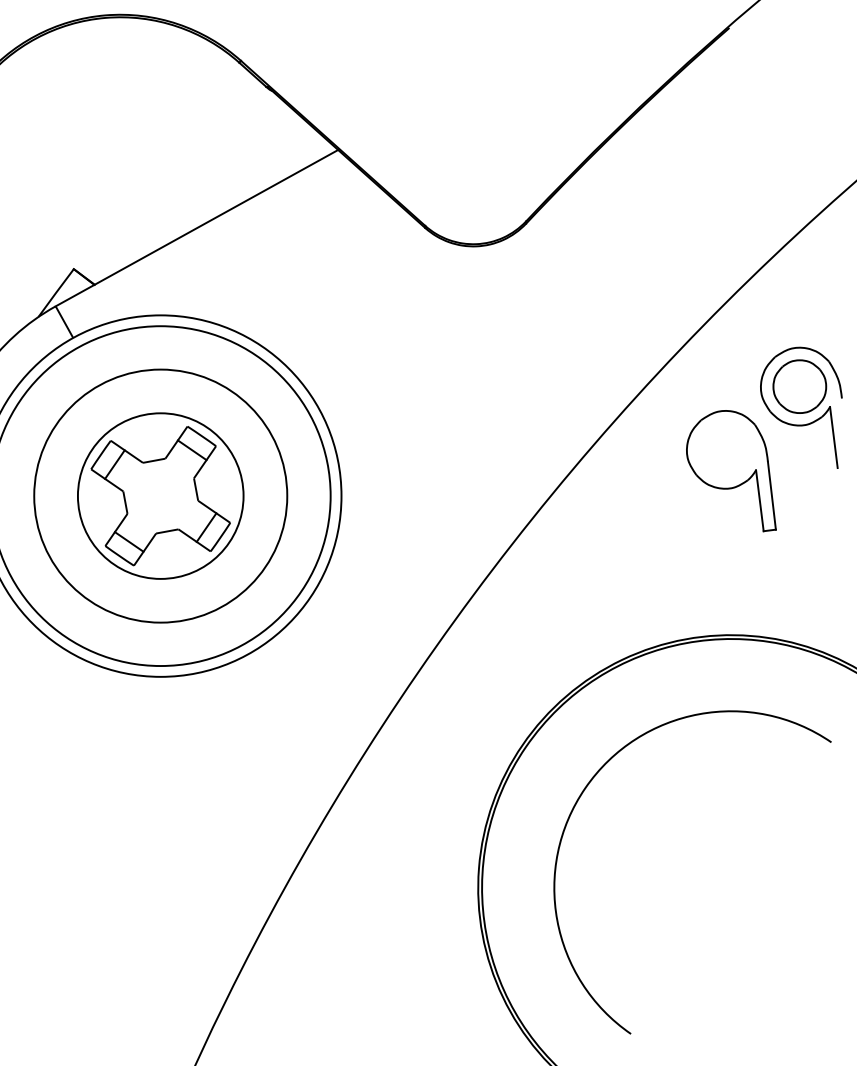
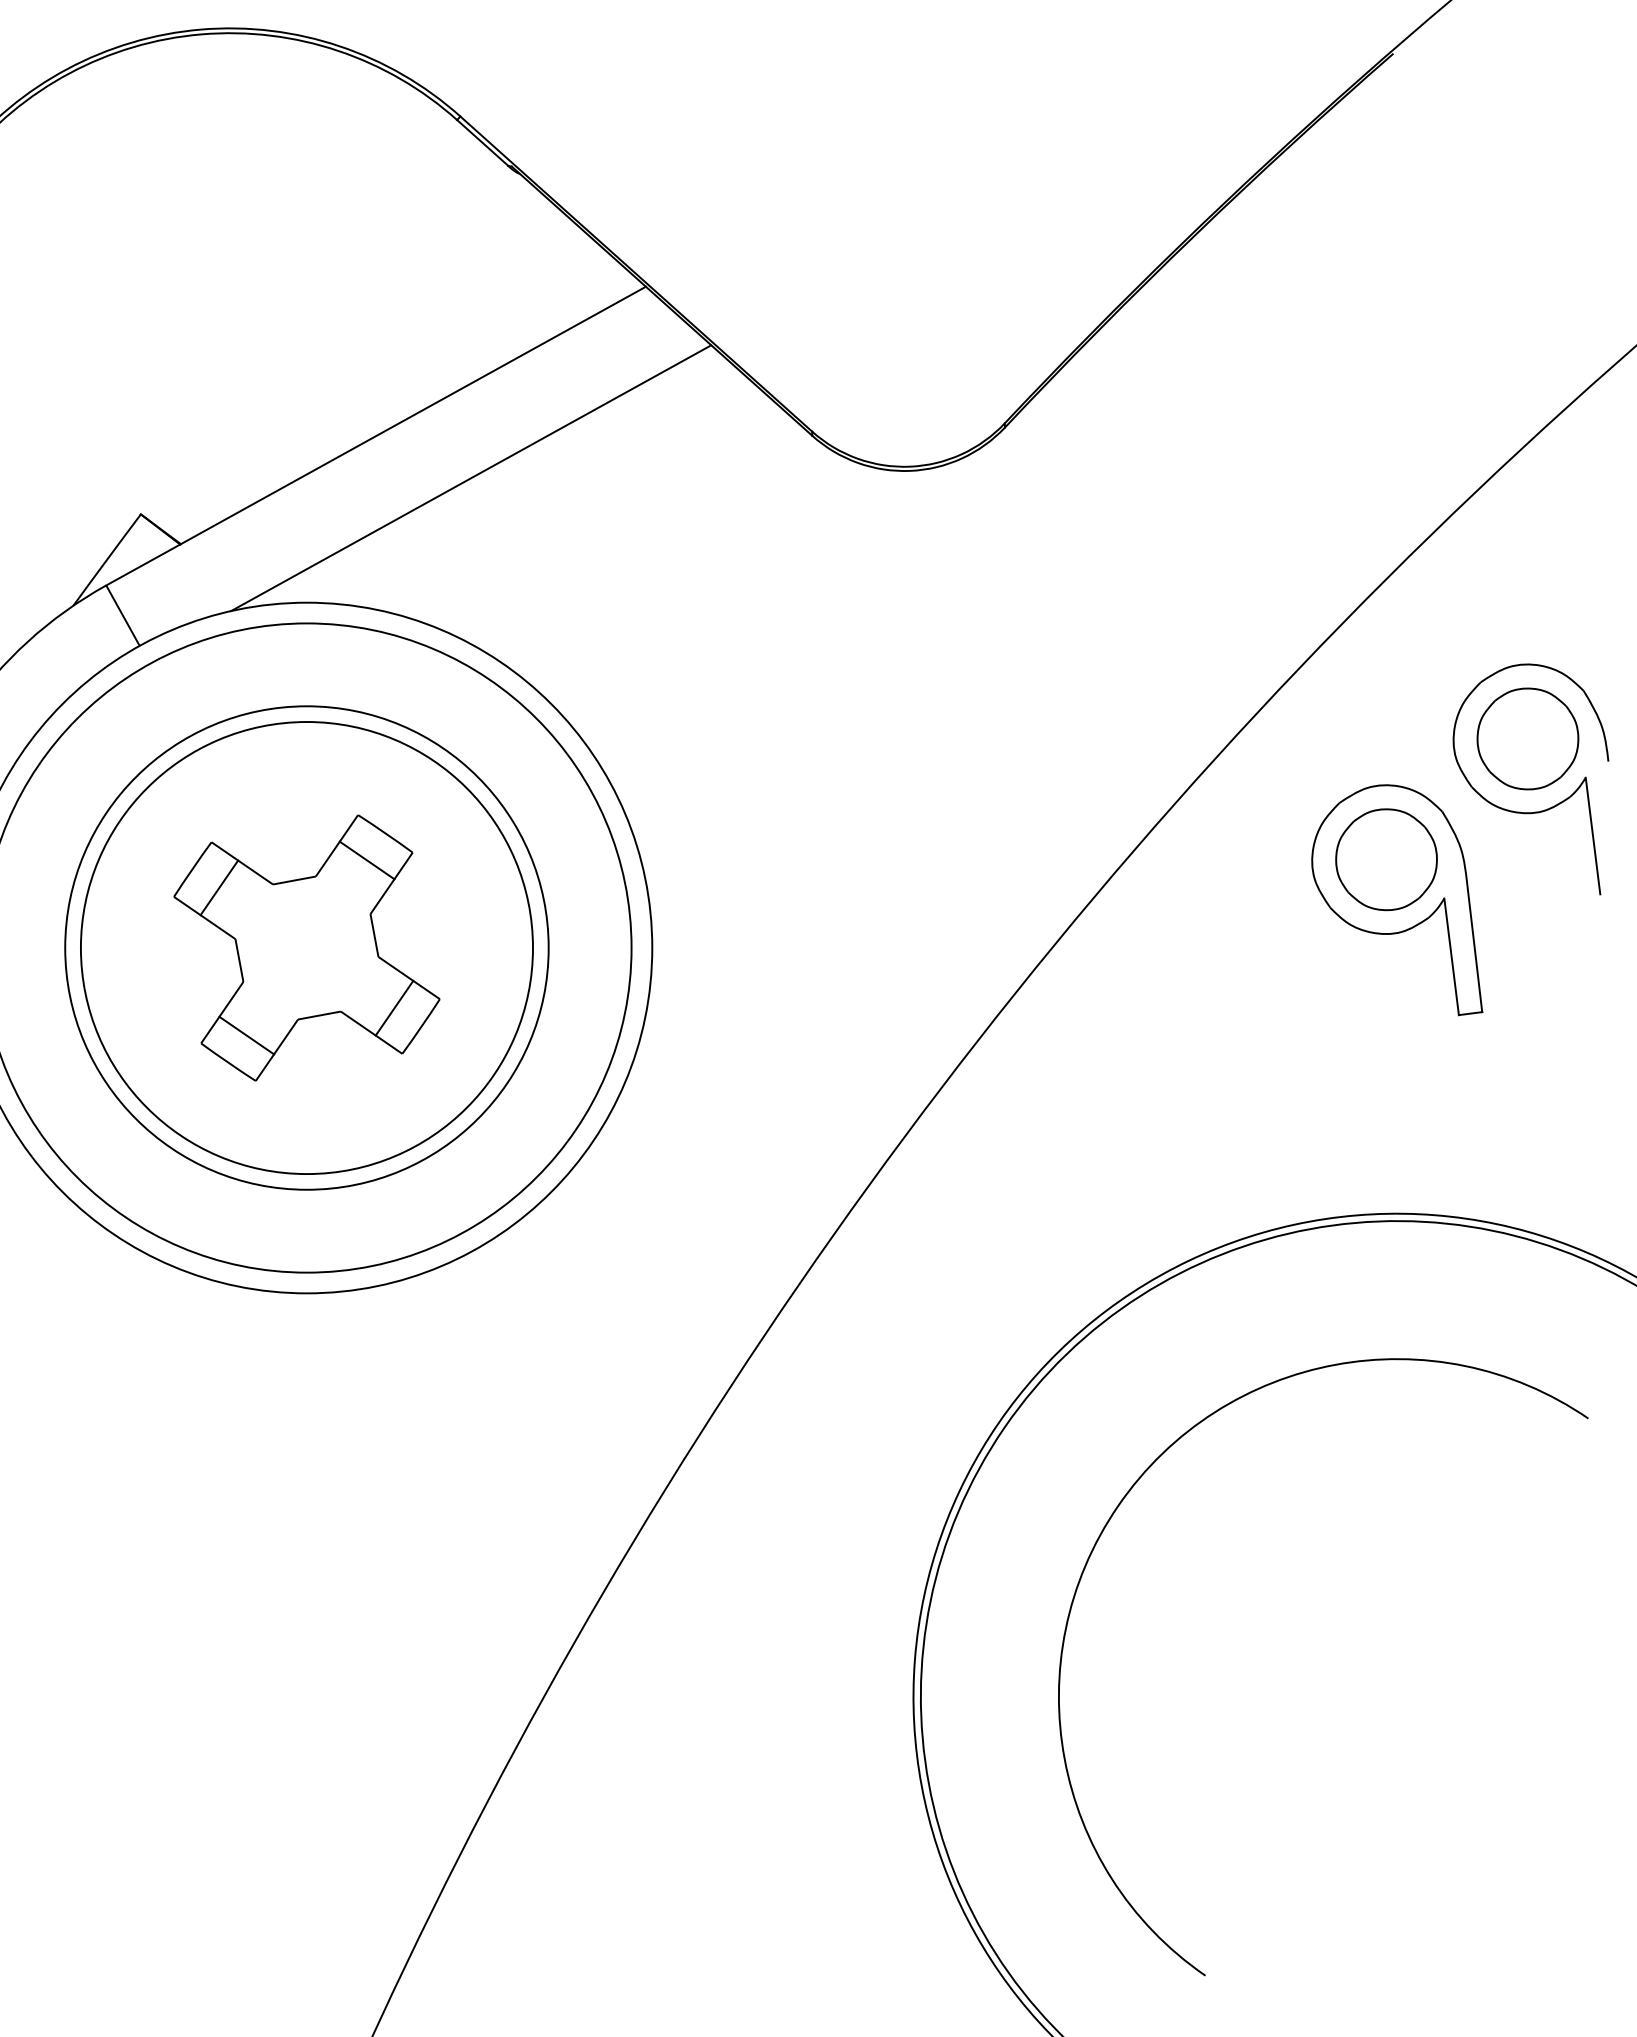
line: (246, 249) -> (470, 476), added
part: (725, 449) -> (1385, 858), added
circle: (160, 495) -> (306, 946), size x1.43

